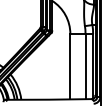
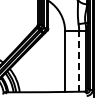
line: (85, 66) -> (79, 61), solid -> dashed

